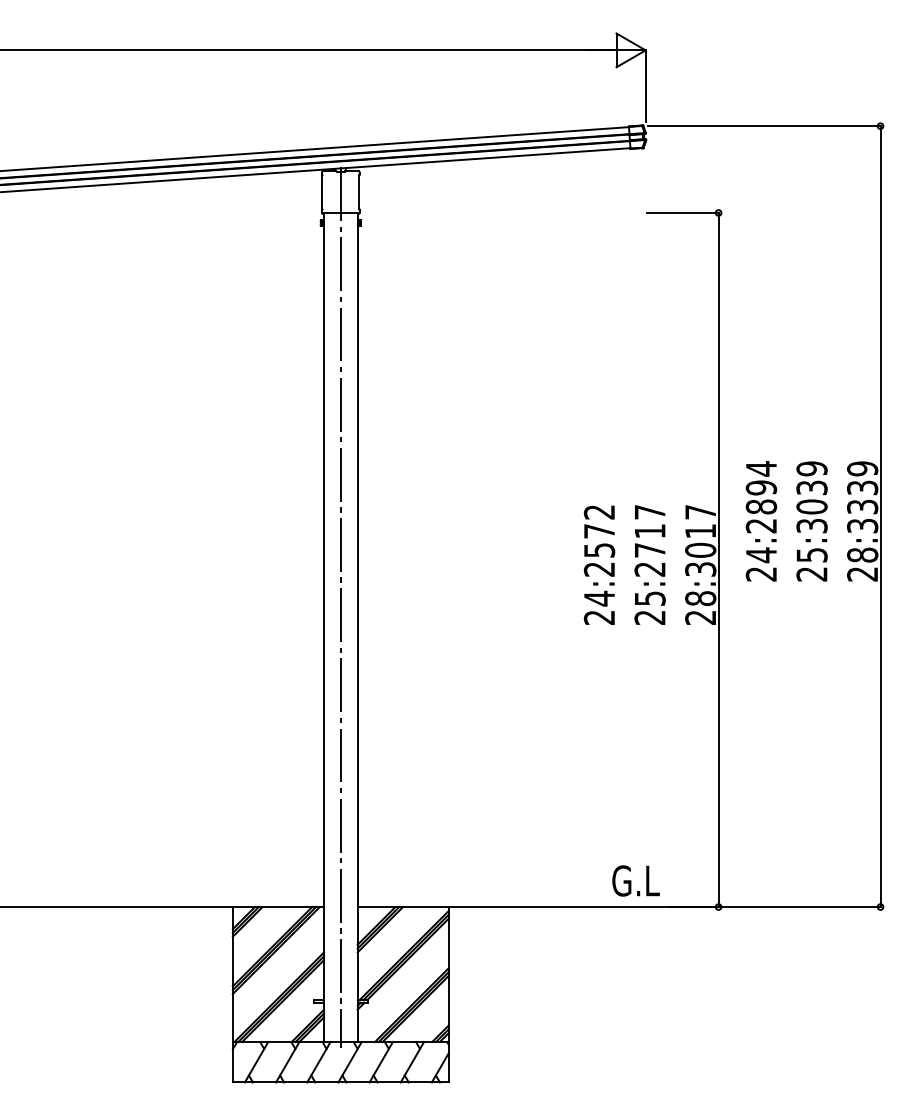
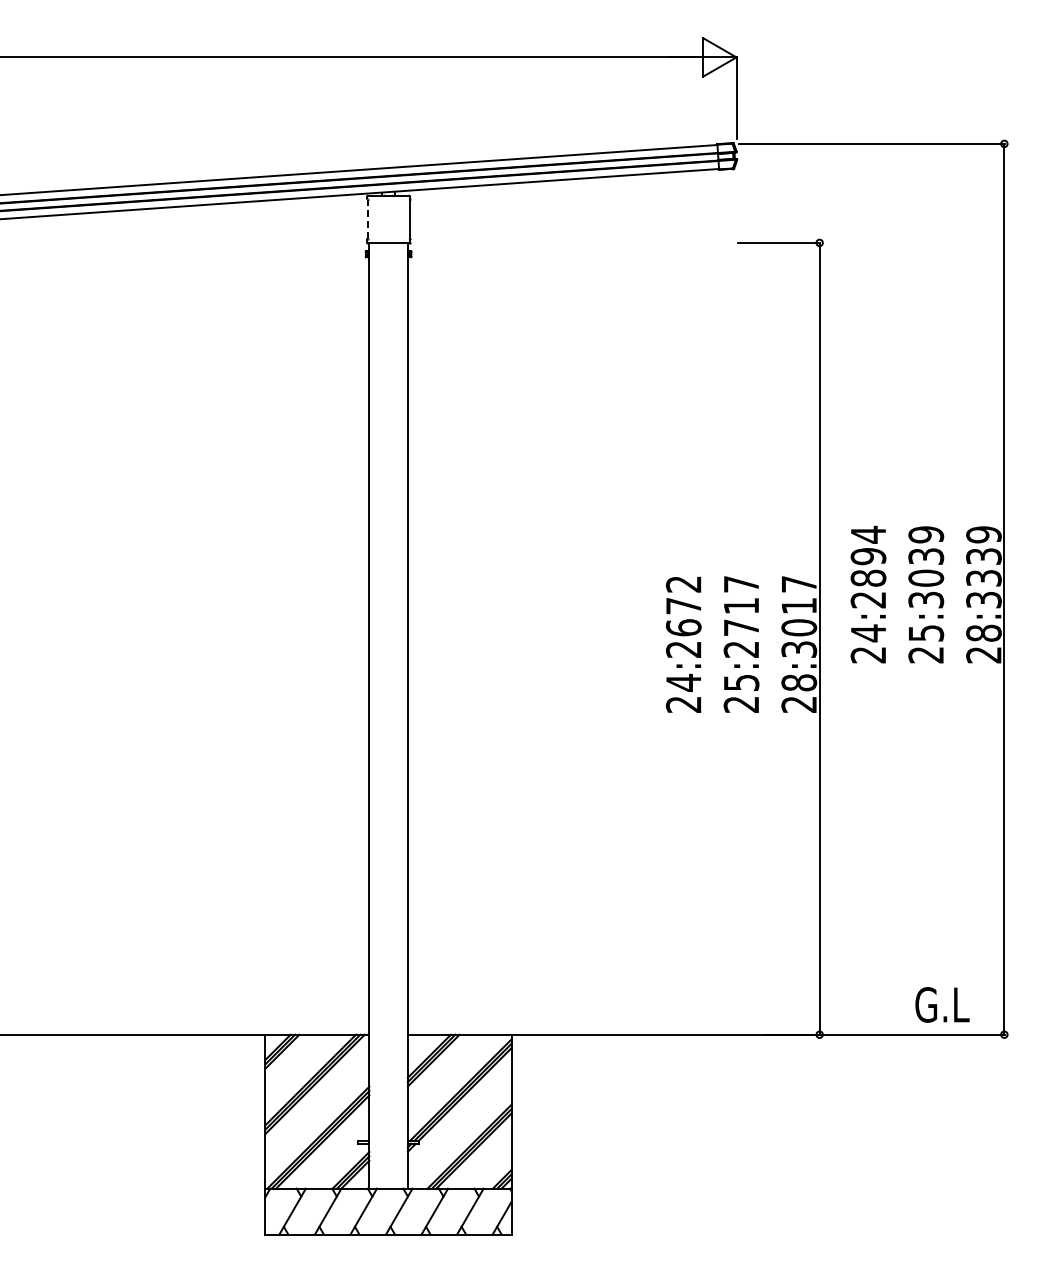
line: (322, 192) -> (367, 219), solid -> dashed
text: (599, 550) -> (683, 627), 24:2572 -> 24:2672
line: (340, 607) -> (388, 692), removed
text: (636, 880) -> (942, 1004), moved

